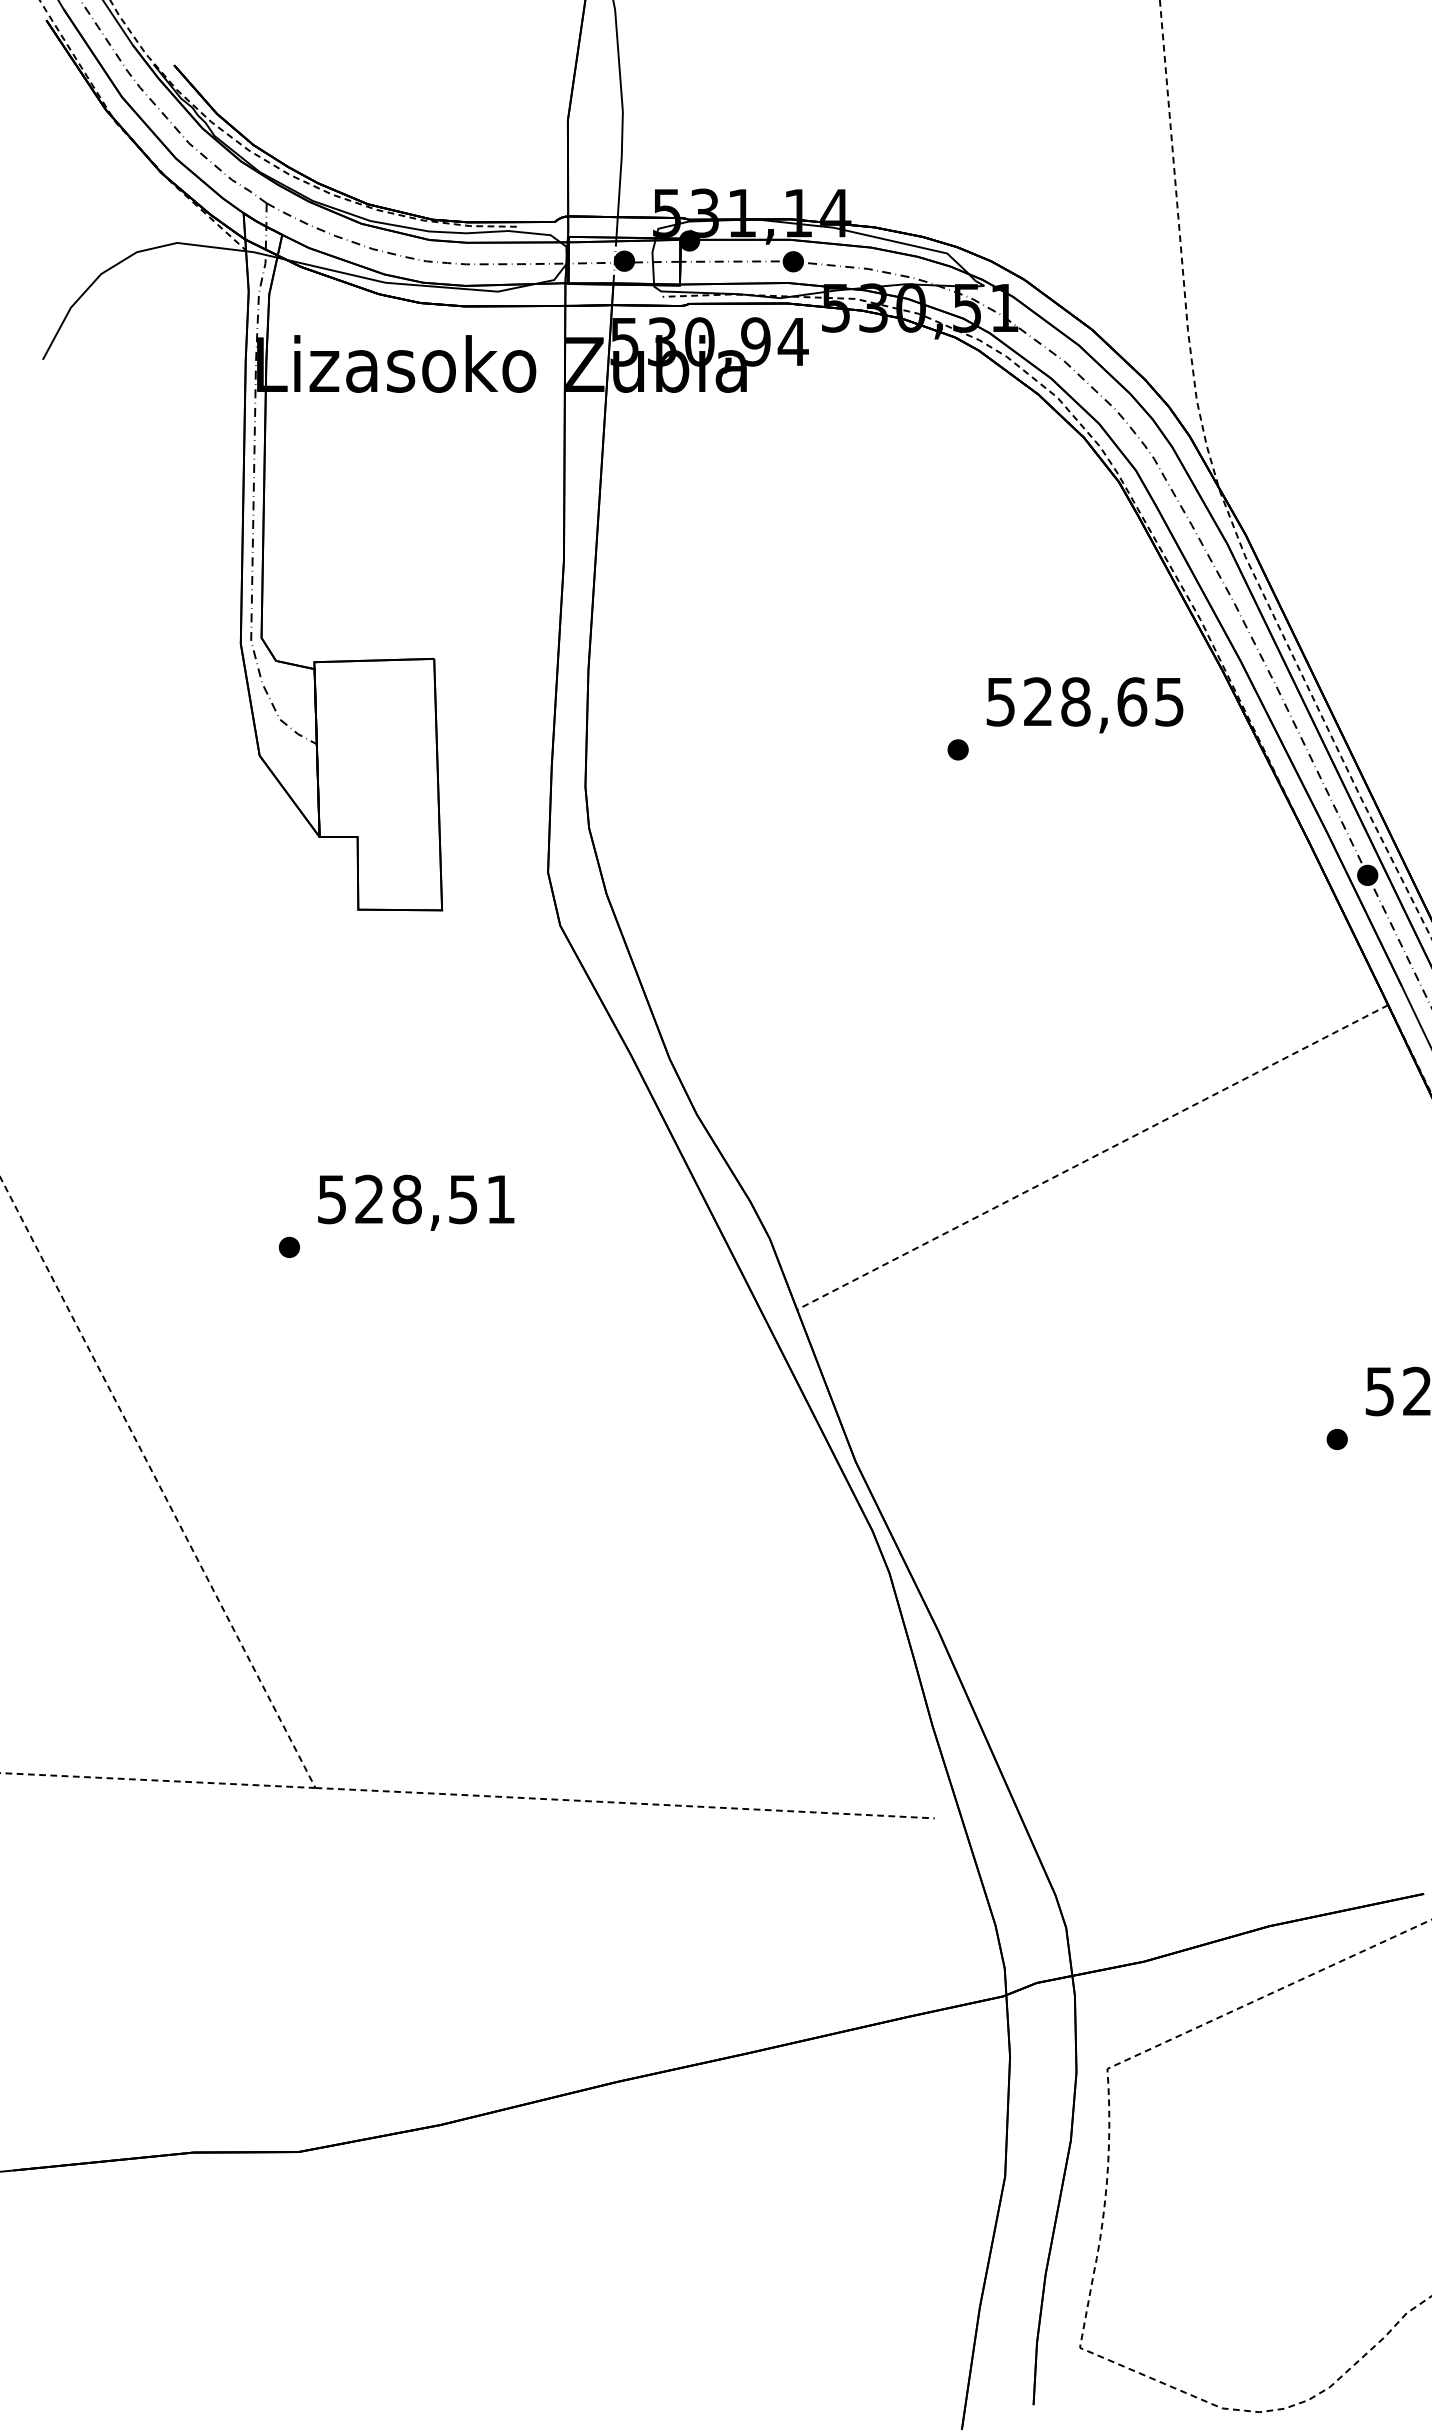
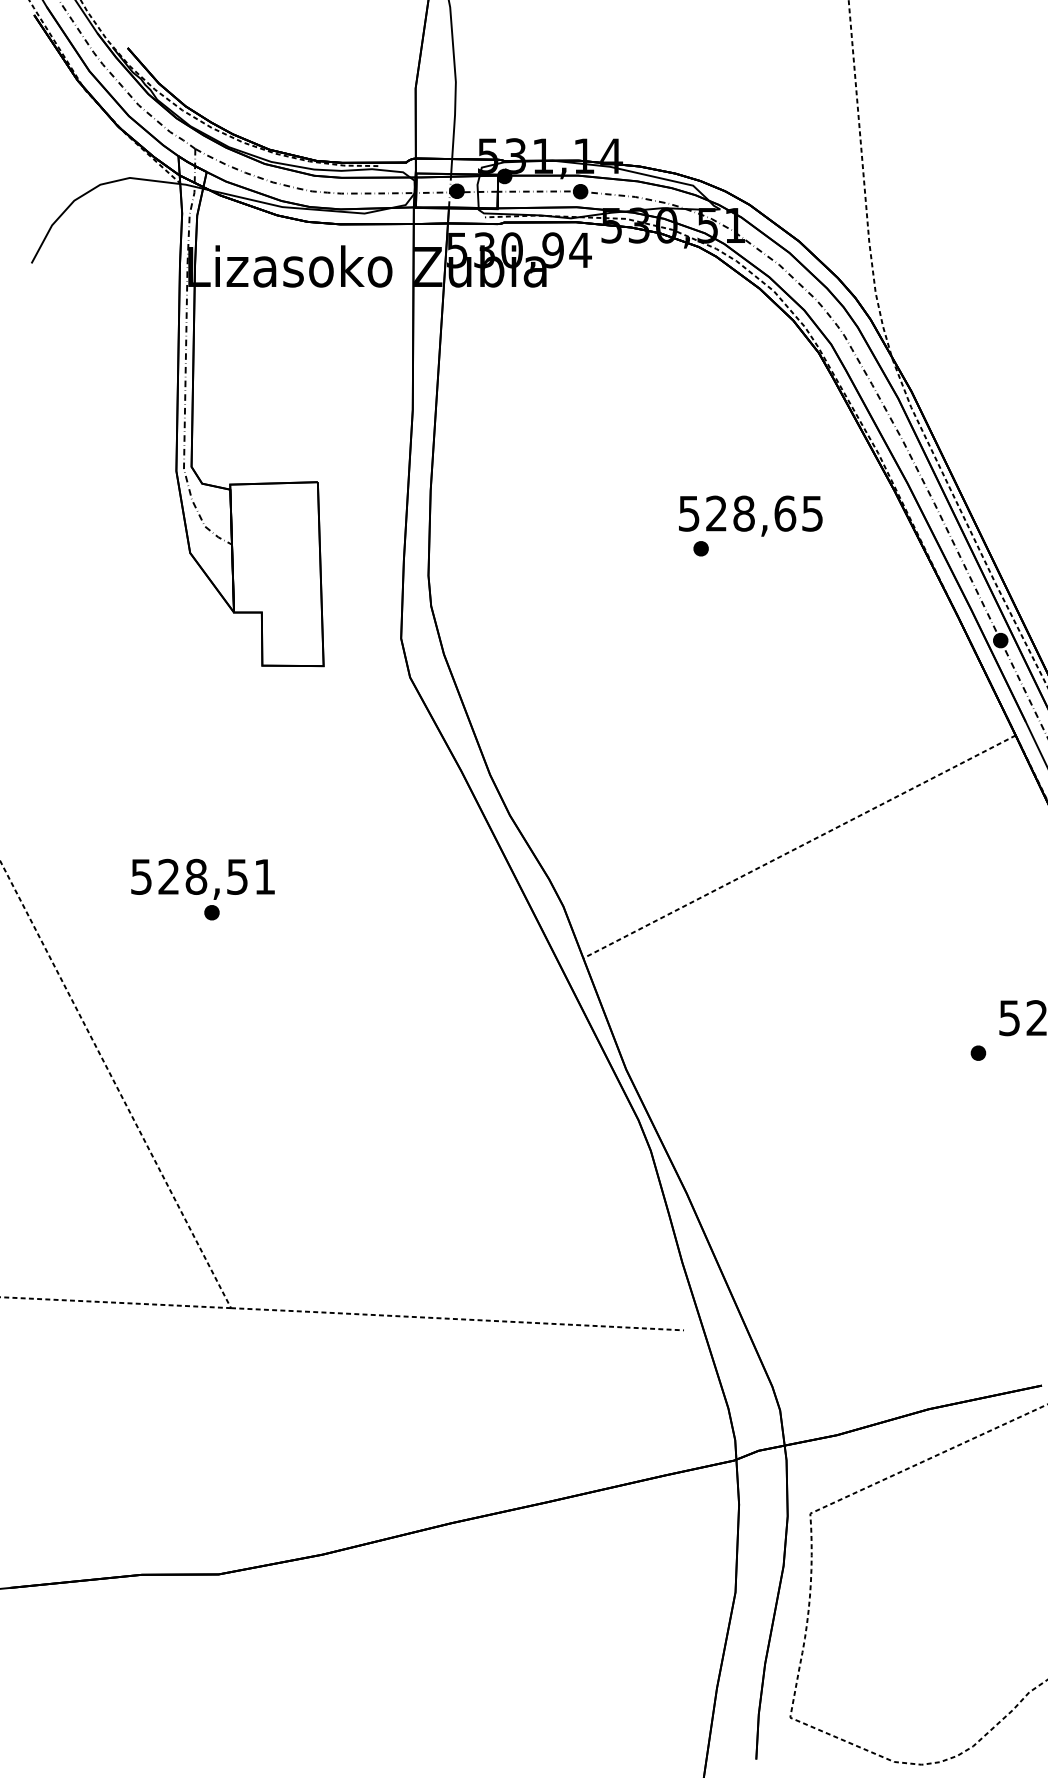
text: (1084, 705) -> (750, 516), moved
text: (416, 1202) -> (203, 879), moved

